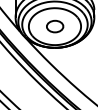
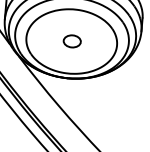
part: (55, 26) -> (72, 41), size x0.6

